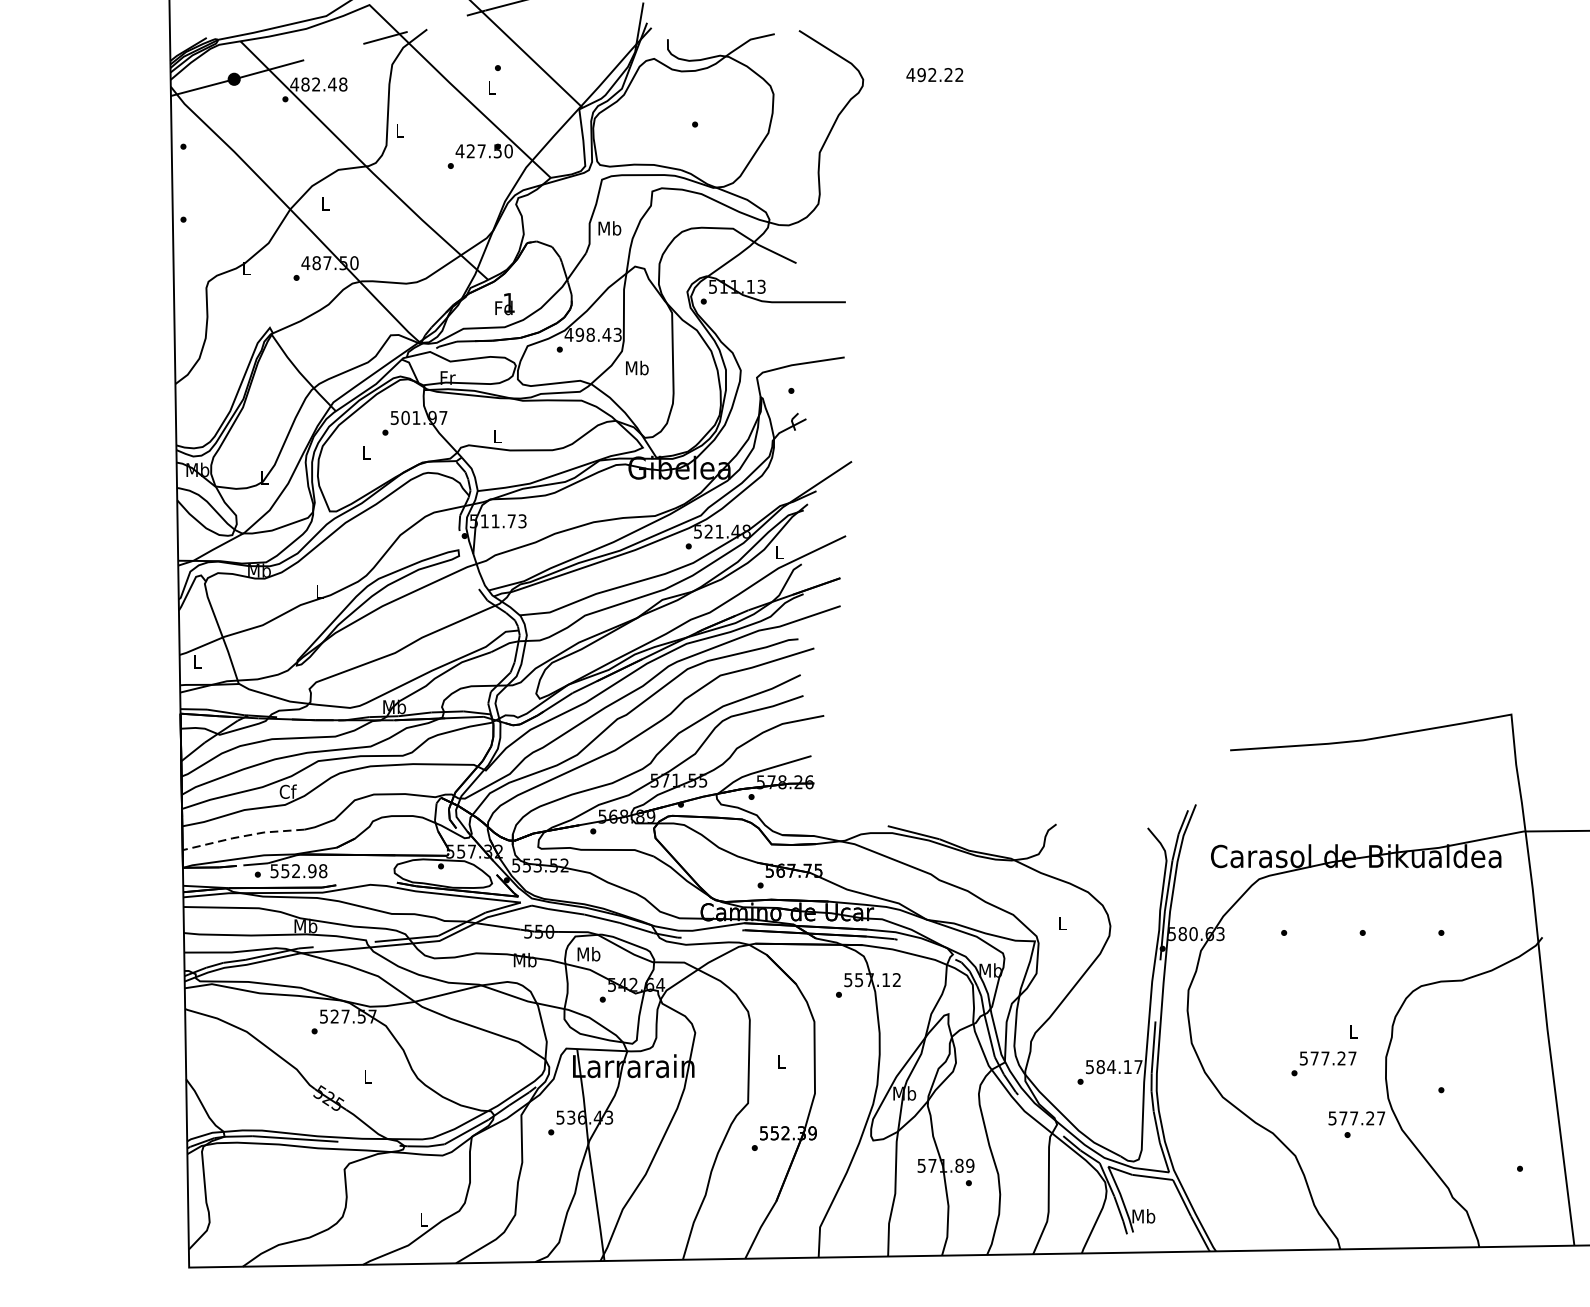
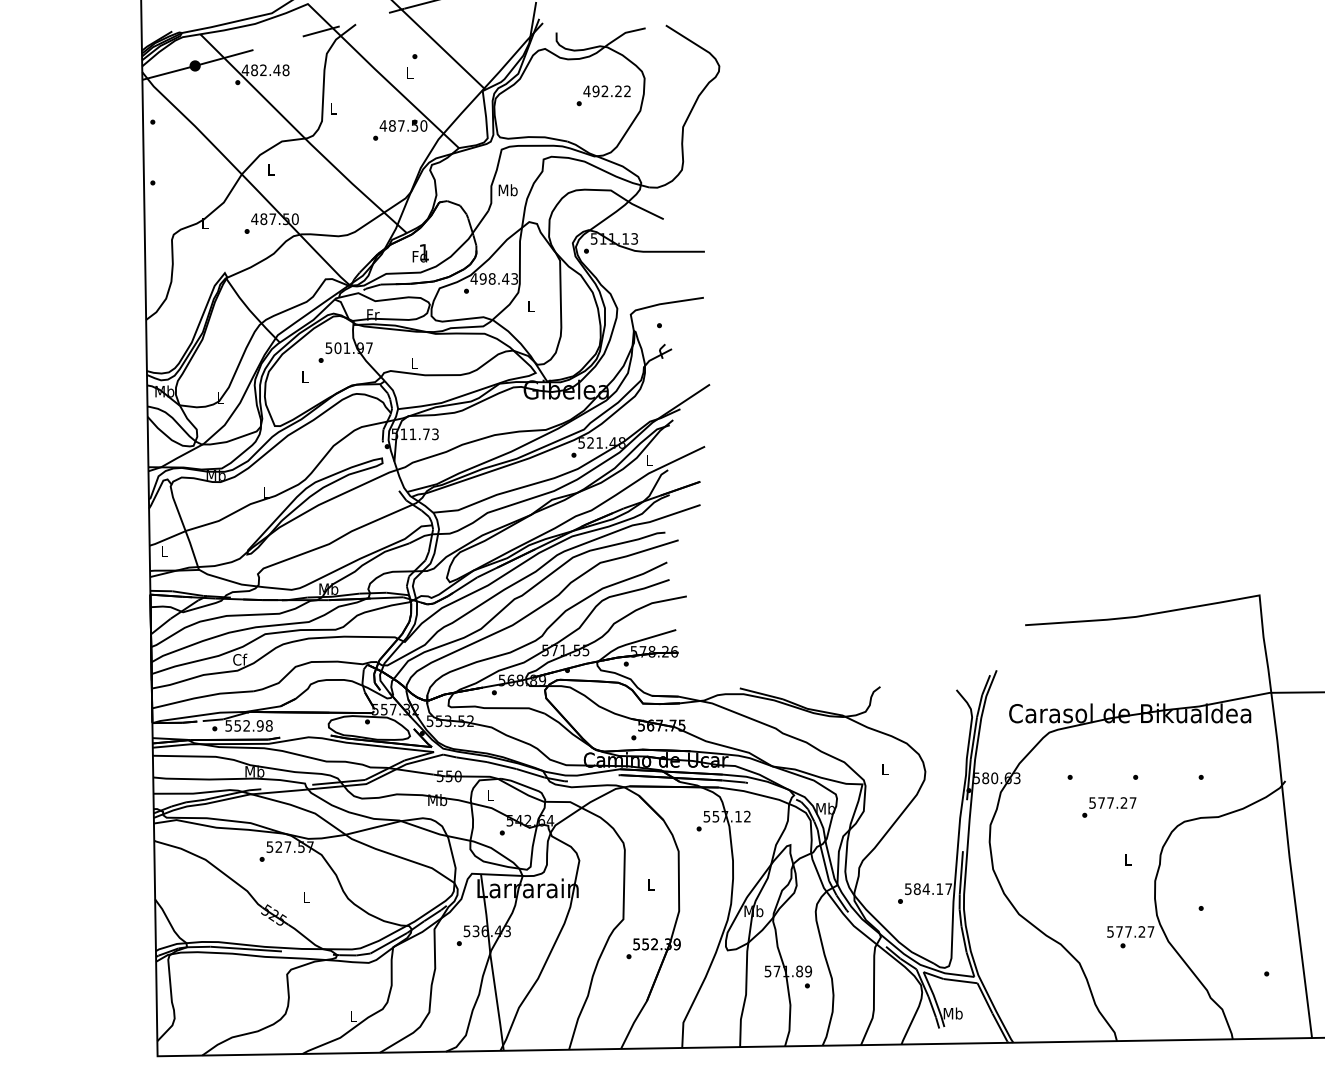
text: (934, 75) -> (606, 91), moved
text: (471, 150) -> (392, 125), 427.50 -> 487.50
text: (636, 367) -> (530, 306), Mb -> L
line: (241, 837) -> (201, 697), dashed -> solid
text: (588, 954) -> (490, 795), Mb -> L
text: (1324, 1063) -> (1109, 807), moved

